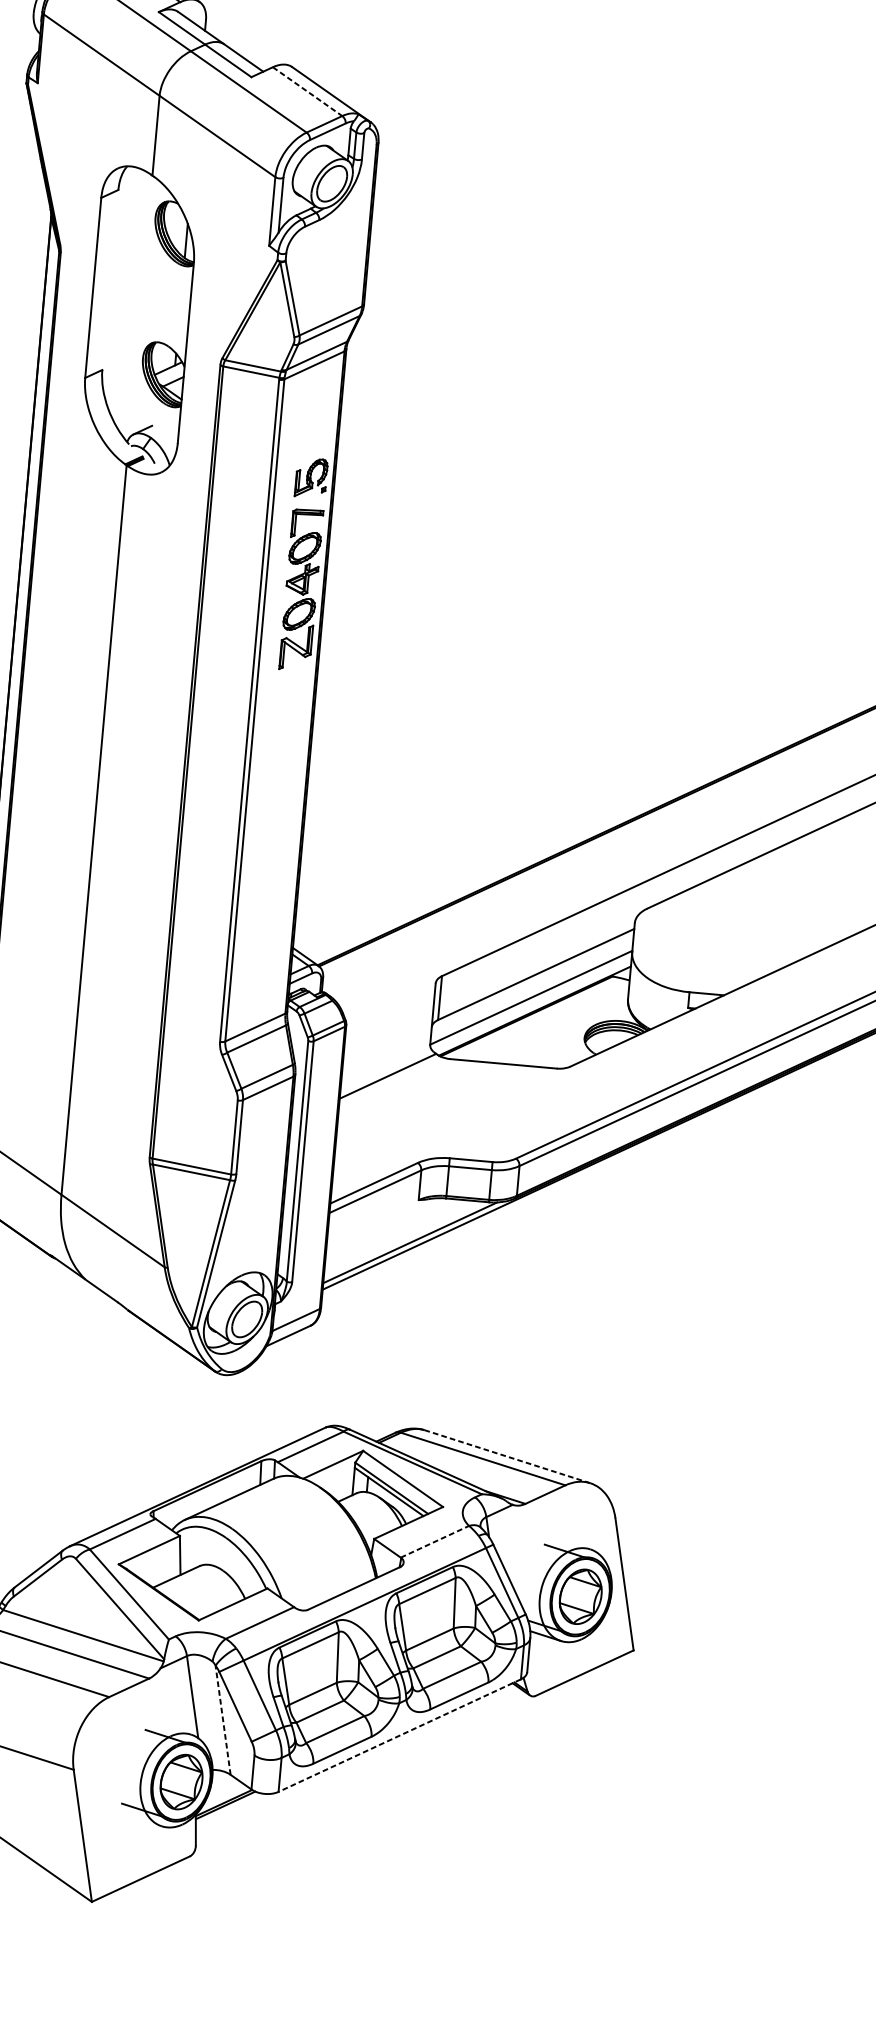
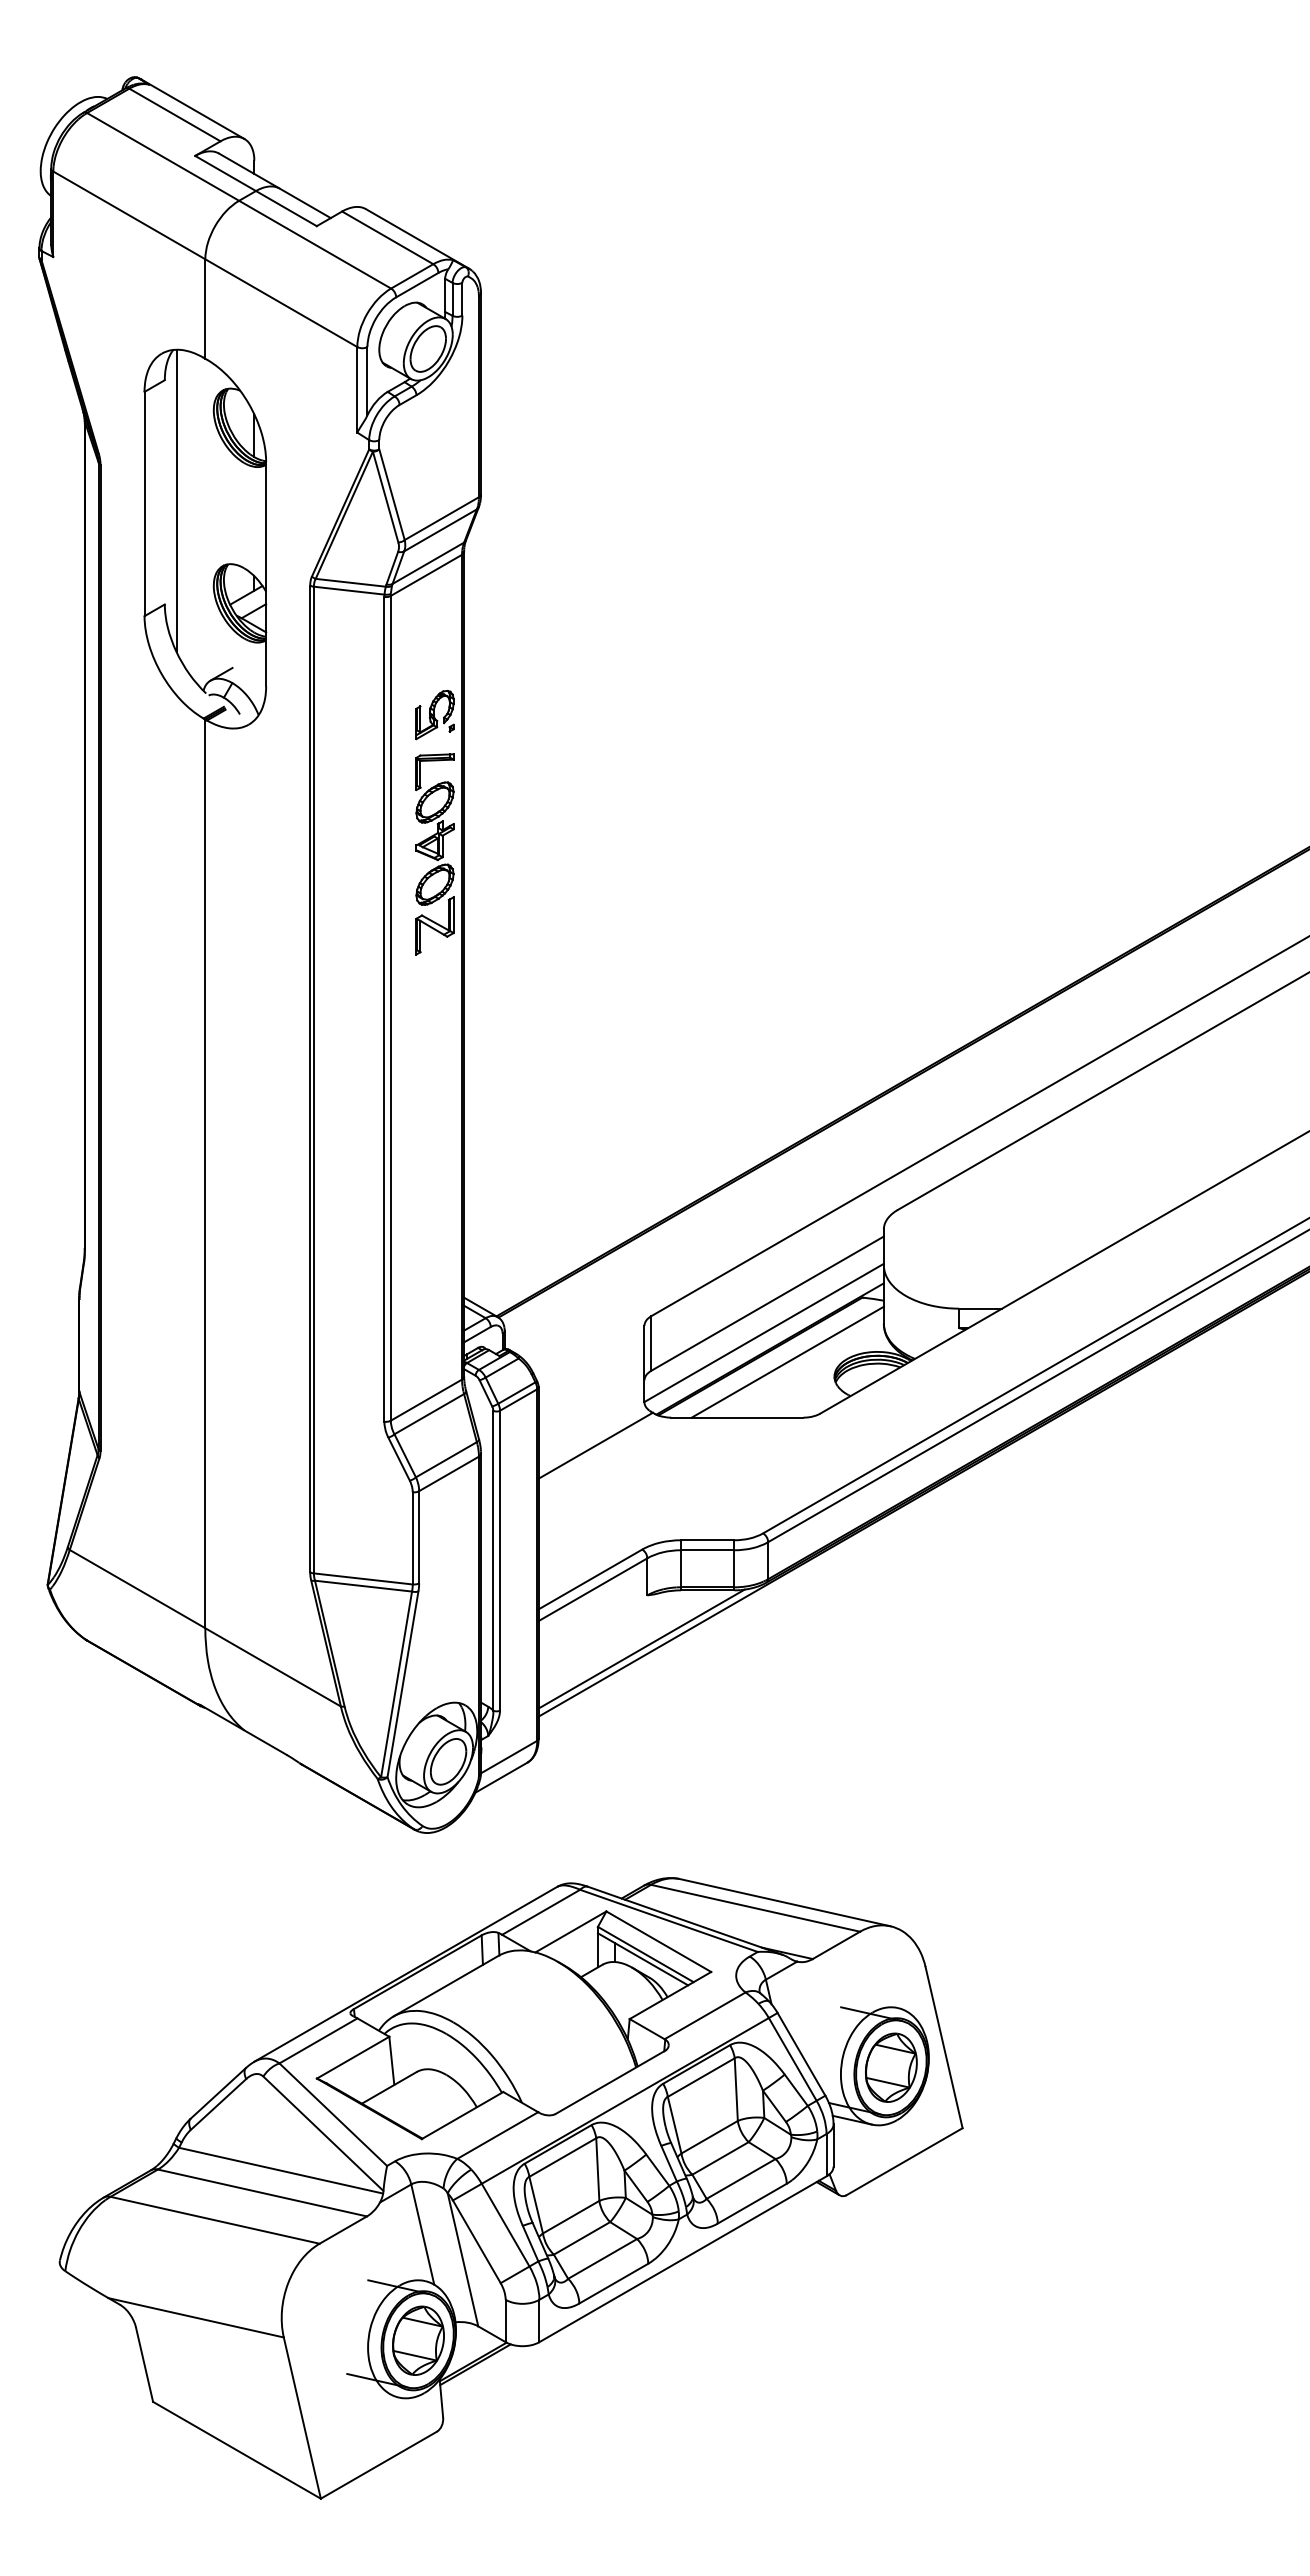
line: (307, 91) -> (387, 237), dashed -> solid
line: (119, 287) -> (176, 500), added
line: (547, 1022) -> (787, 1361), added
line: (507, 1456) -> (785, 1902), dashed -> solid
line: (435, 1541) -> (705, 2015), dashed -> solid
line: (222, 1720) -> (462, 2259), dashed -> solid
line: (399, 1735) -> (682, 2259), dashed -> solid

